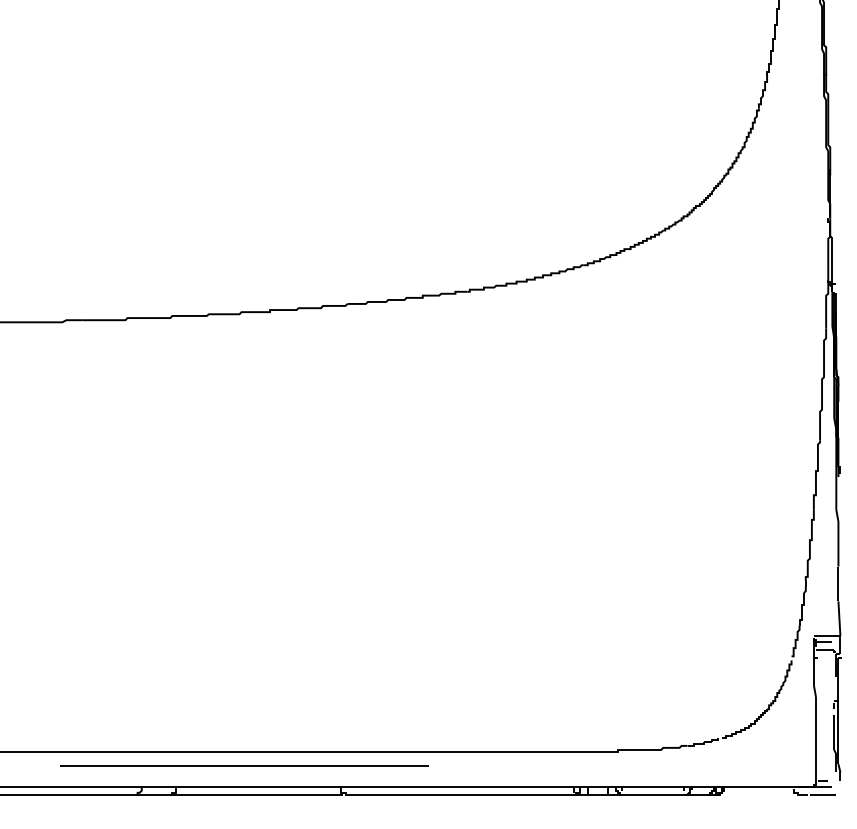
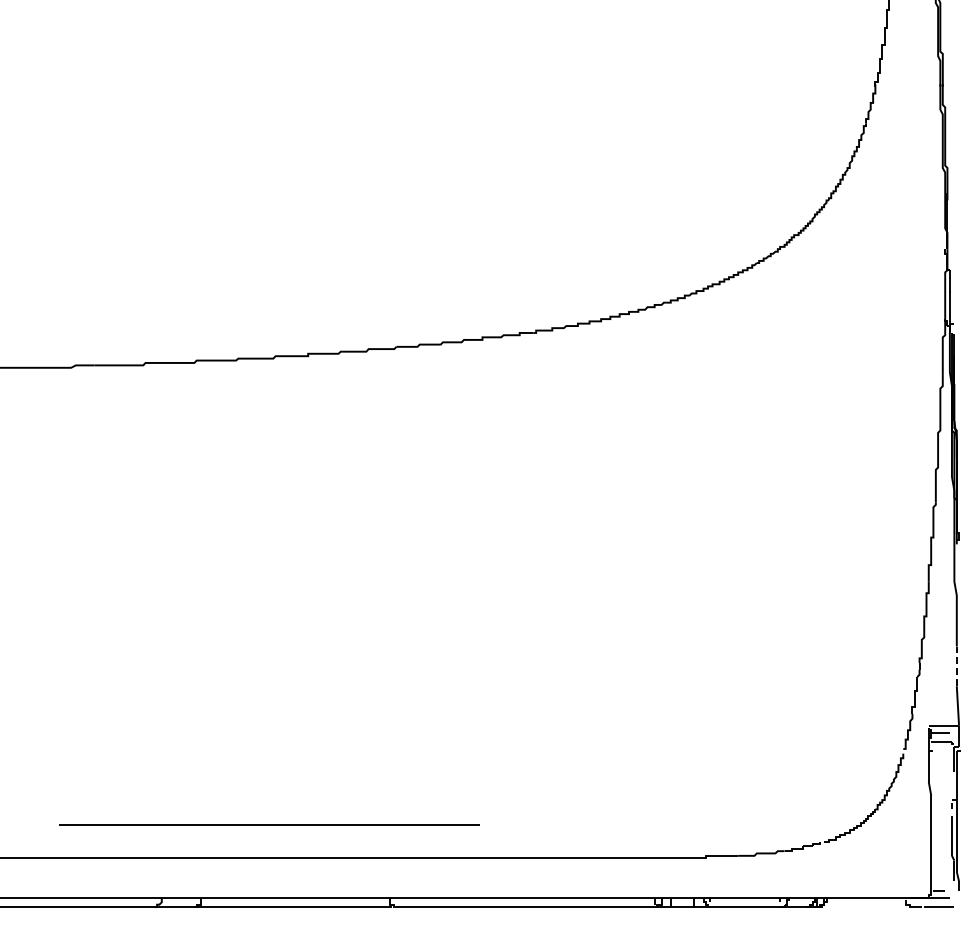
line: (838, 584) -> (956, 666), solid -> dashed
line: (244, 766) -> (269, 824), moved

